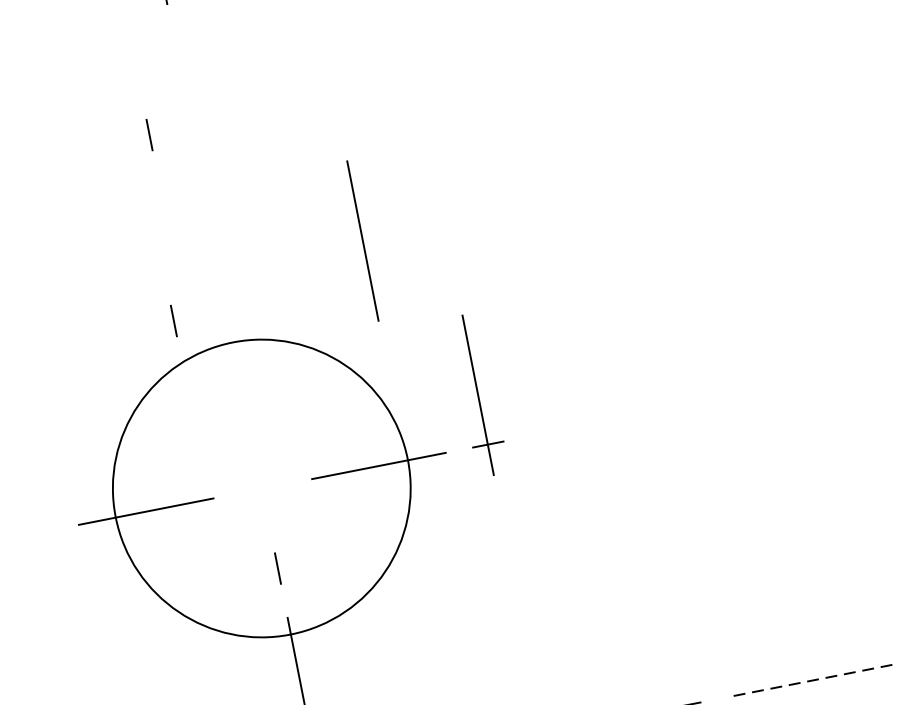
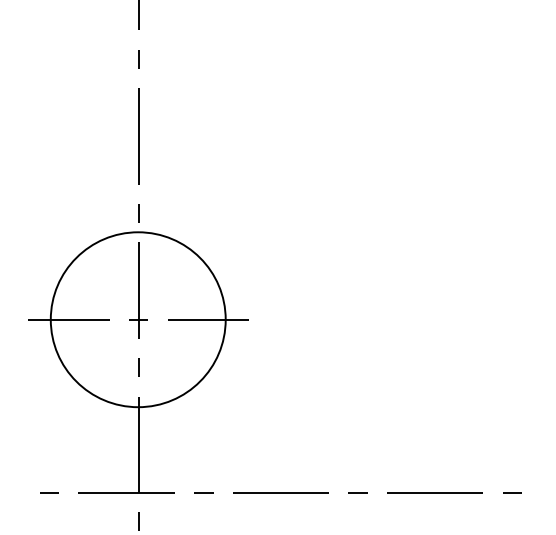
line: (149, 135) -> (138, 59), moved
line: (362, 241) -> (138, 136), moved
line: (173, 321) -> (138, 213), moved
part: (478, 395) -> (138, 290), moved
line: (814, 679) -> (435, 492), dashed -> solid

